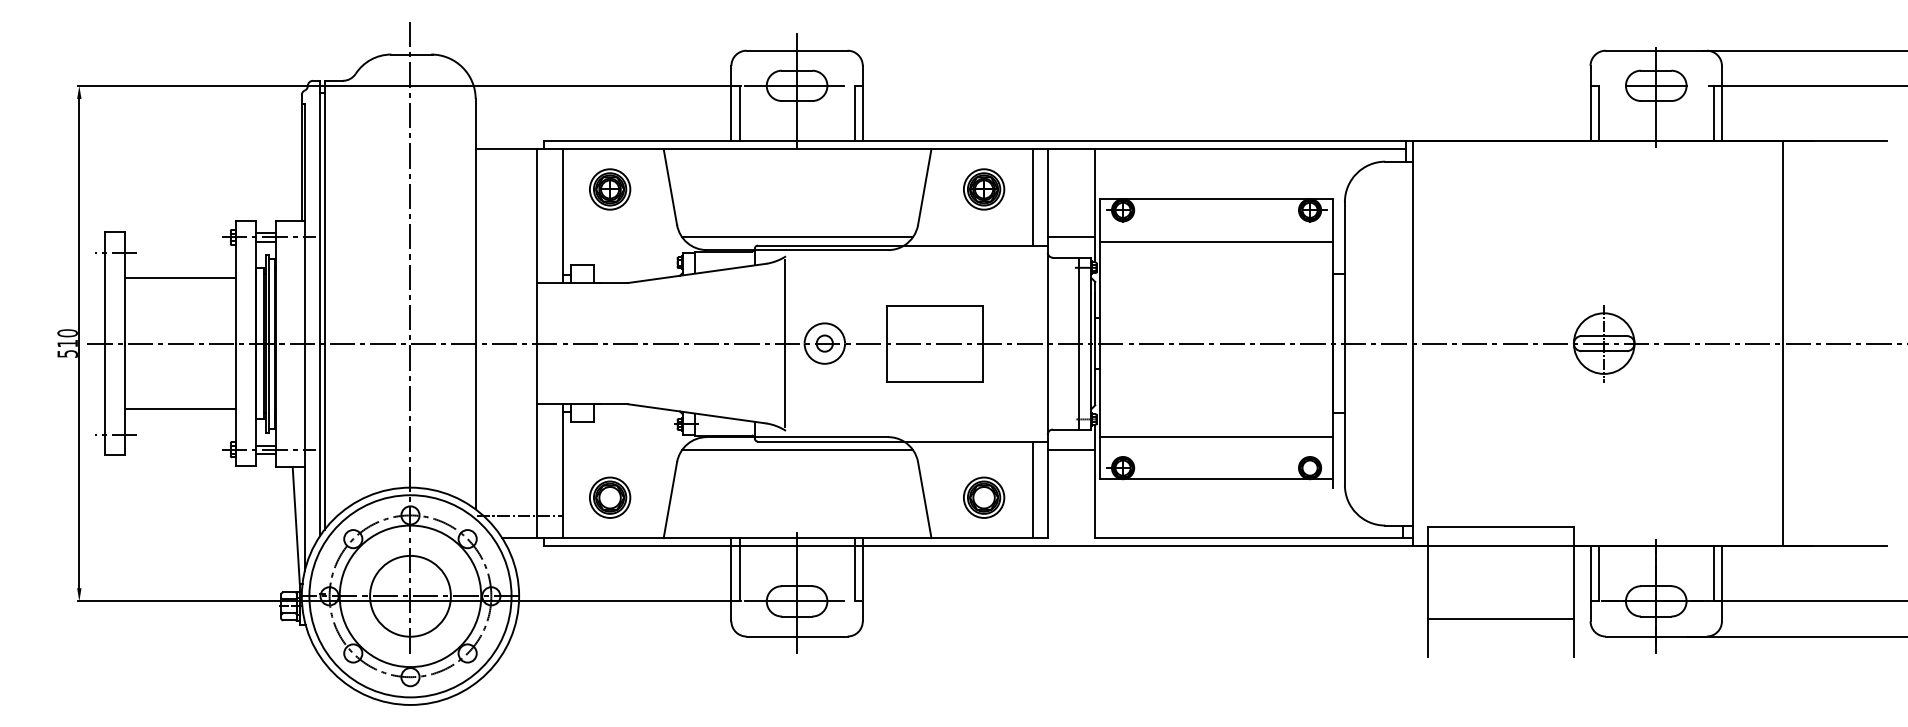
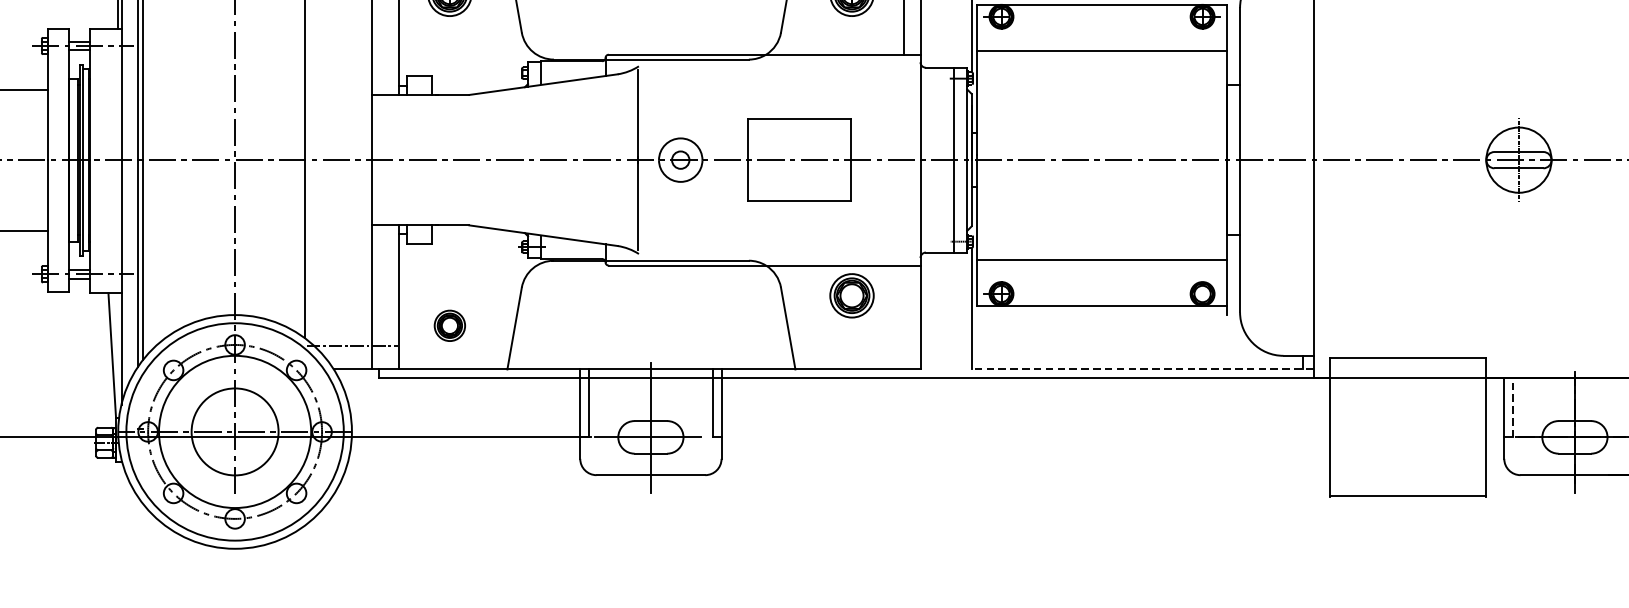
line: (797, 237) -> (651, 46), removed
line: (1071, 237) -> (946, 46), removed
line: (797, 449) -> (651, 274), removed
line: (1071, 449) -> (946, 274), removed
line: (1032, 489) -> (904, 317), removed
part: (610, 497) -> (450, 325), size x0.7
part: (984, 497) -> (852, 295), moved
line: (1254, 538) -> (1142, 369), solid -> dashed
line: (1598, 573) -> (1512, 407), solid -> dashed
line: (1500, 619) -> (1407, 496), moved

